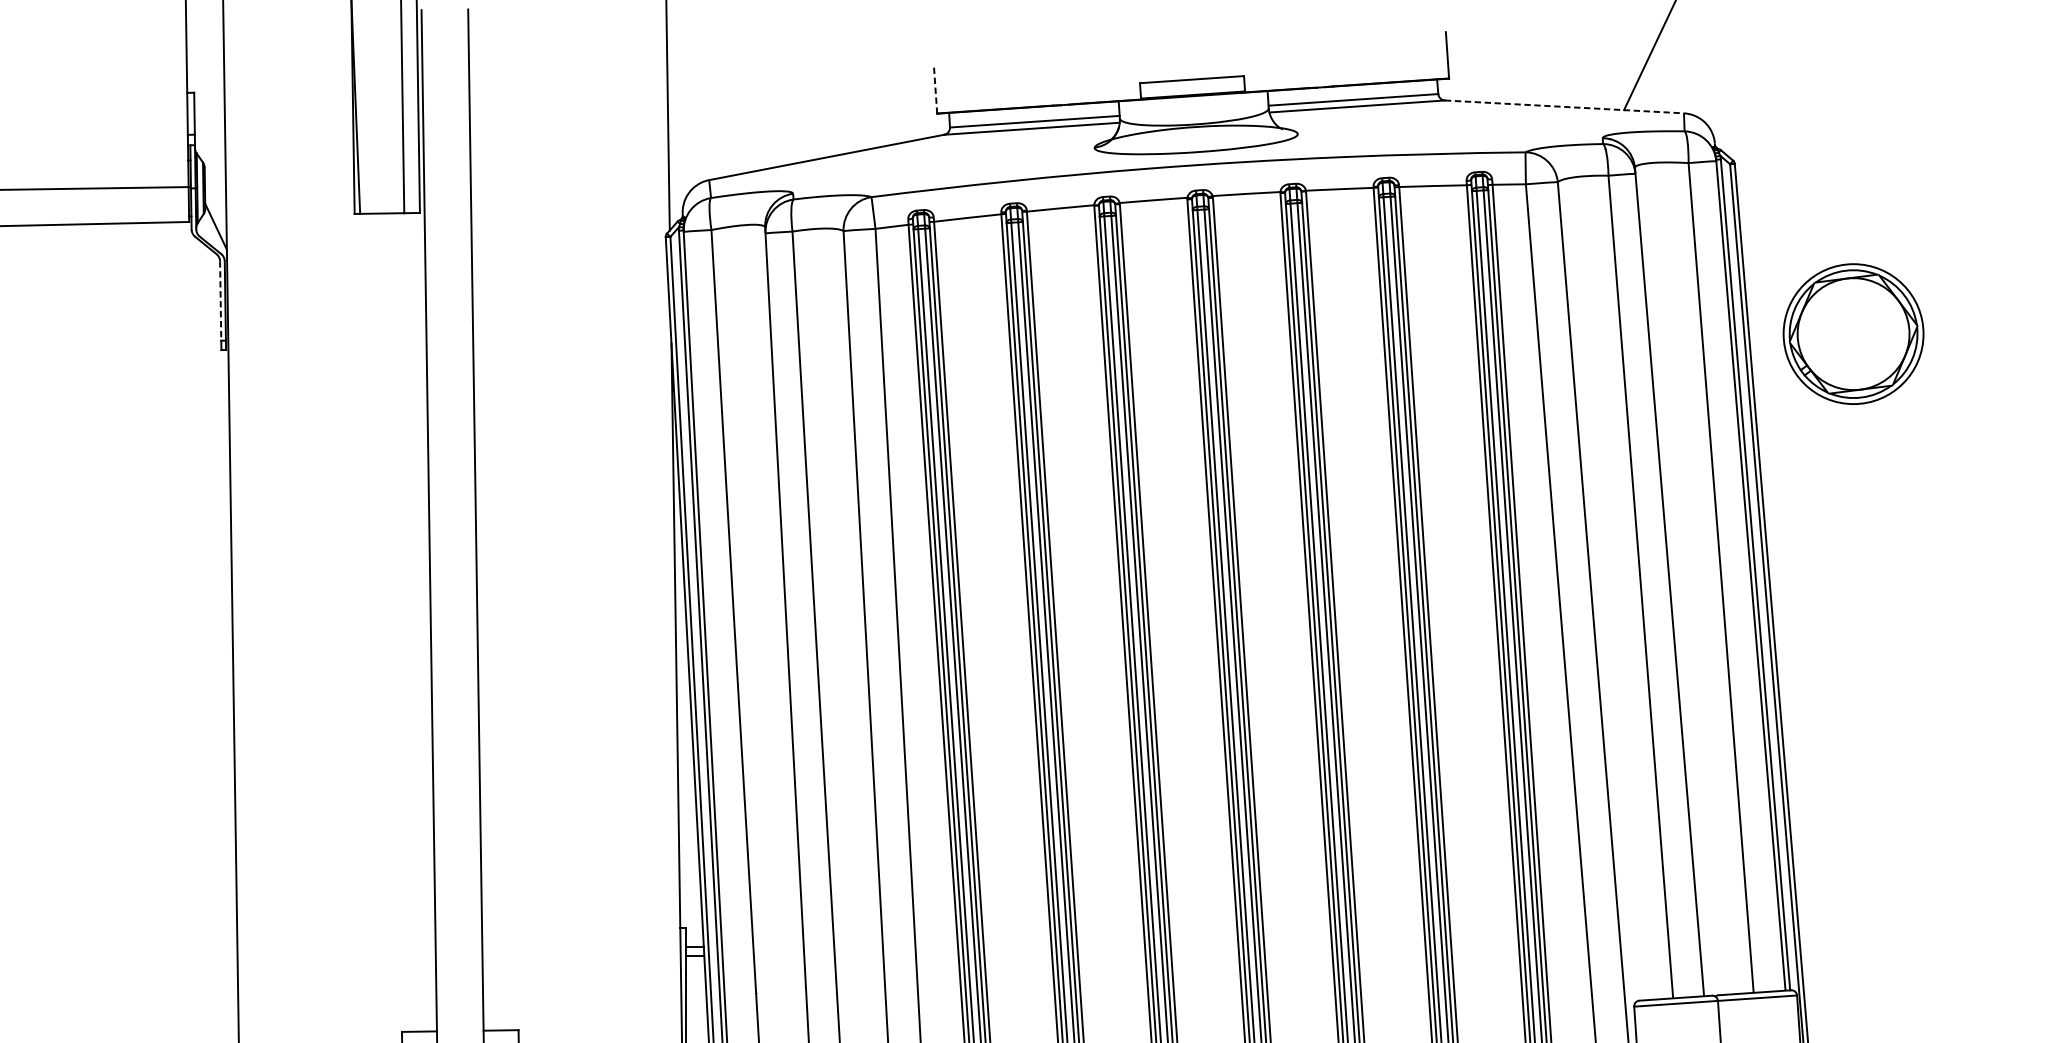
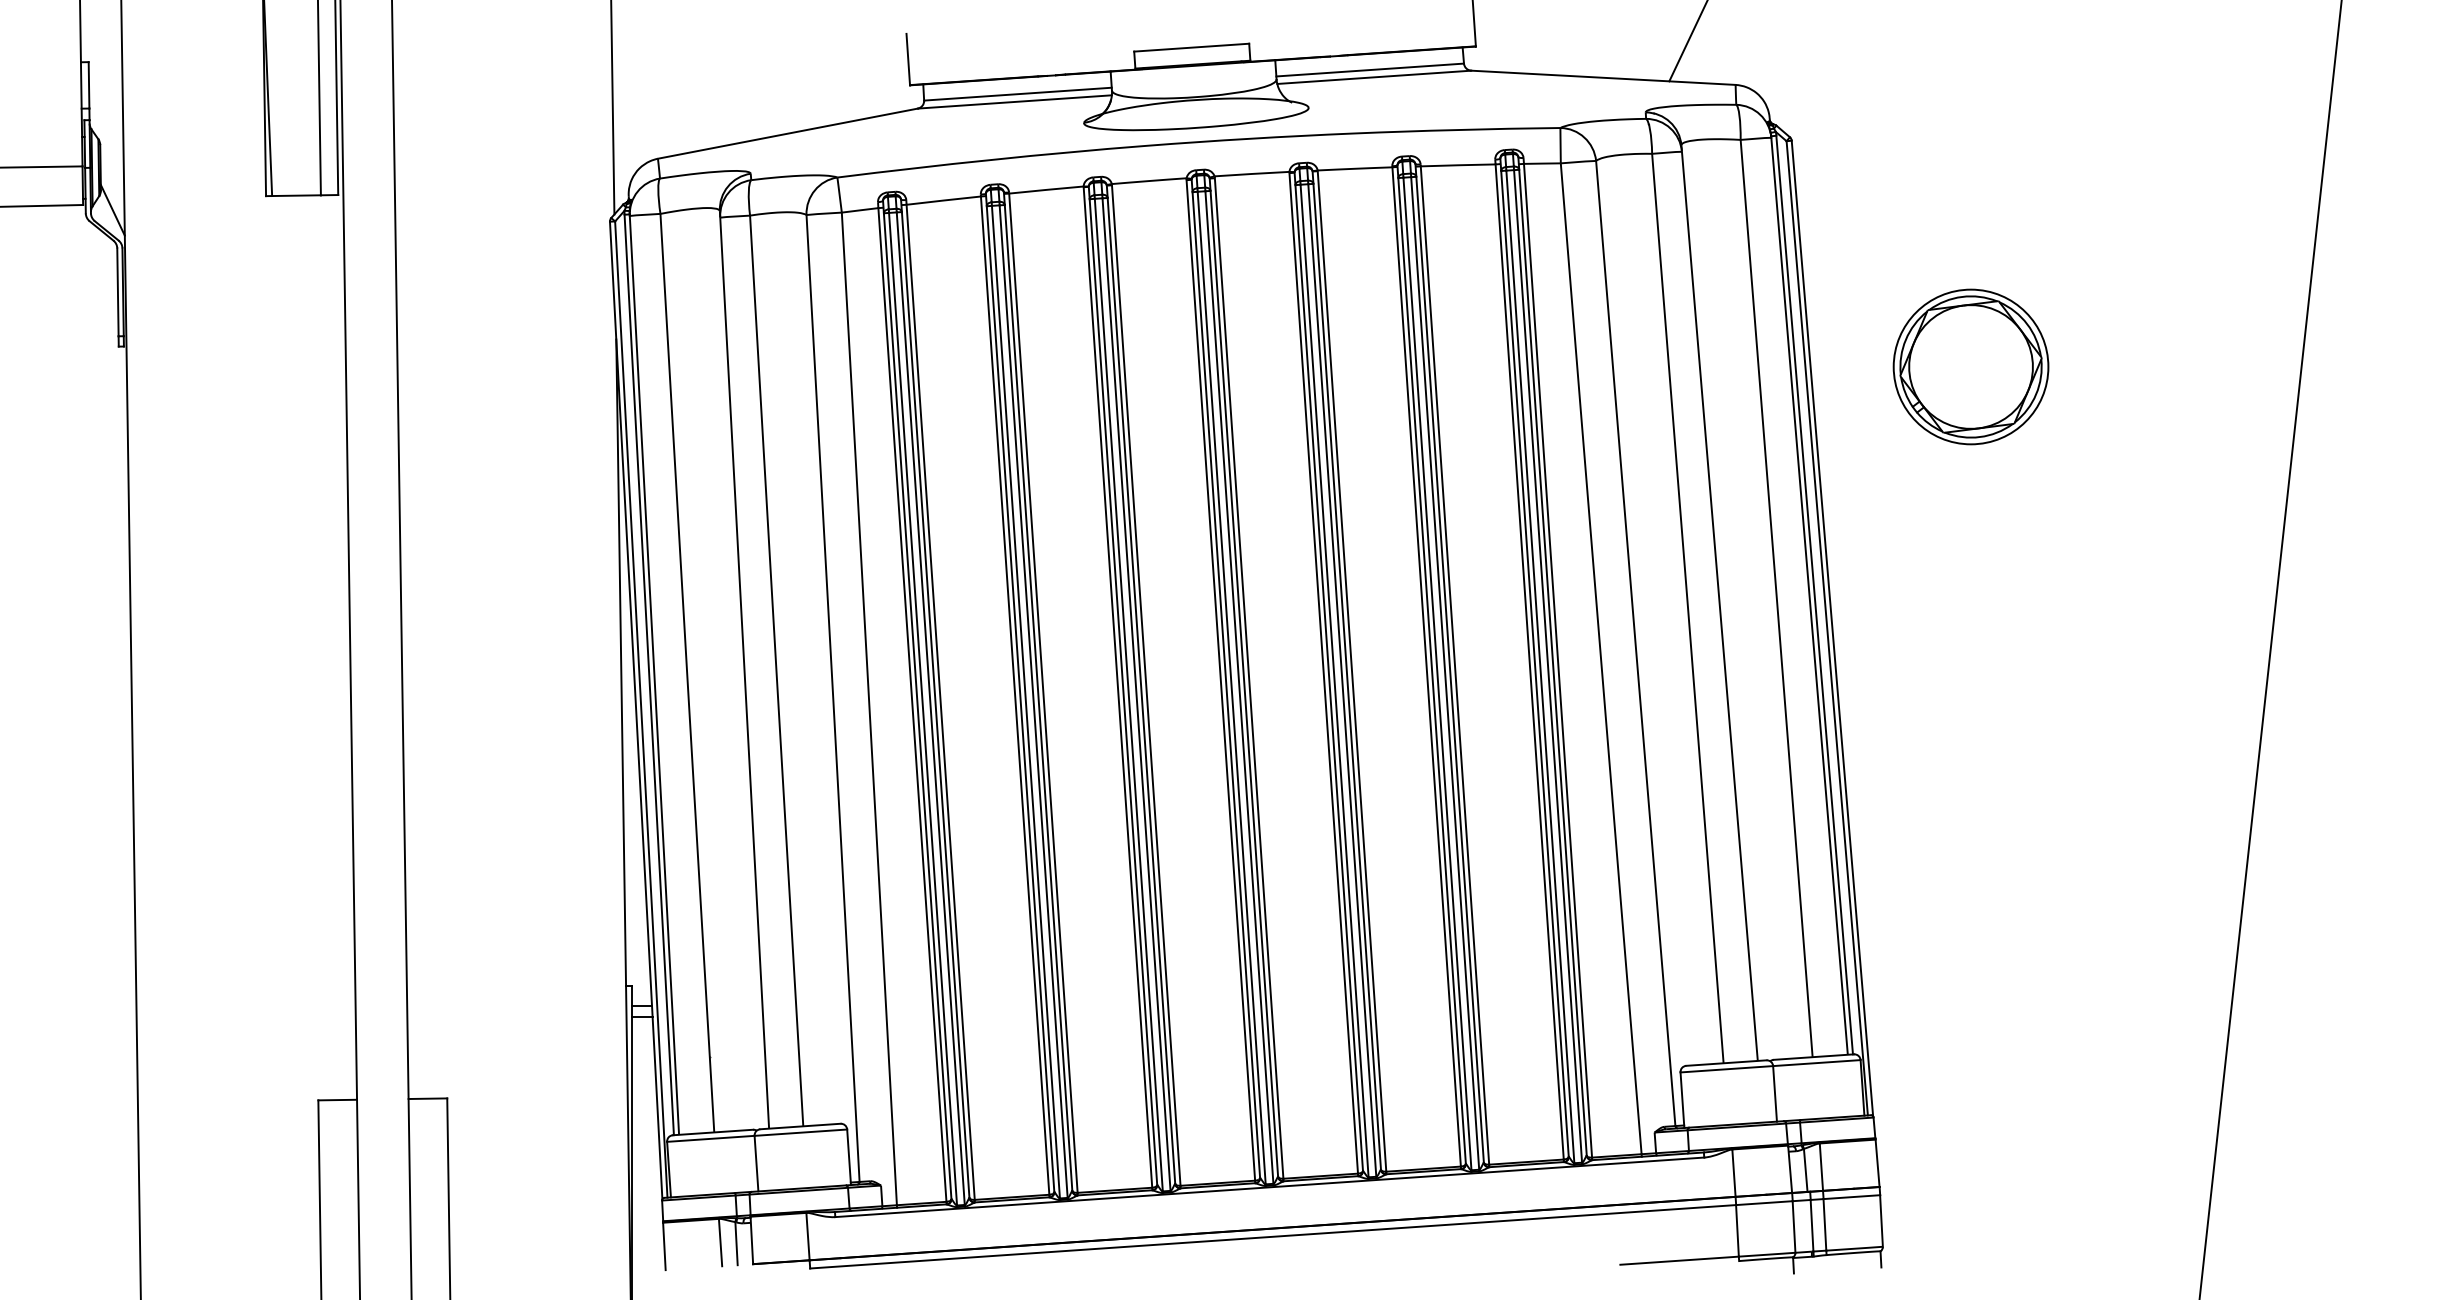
line: (935, 90) -> (908, 59), dashed -> solid
line: (1564, 106) -> (1603, 77), dashed -> solid
line: (220, 301) -> (117, 292), dashed -> solid
part: (1853, 333) -> (1970, 366), moved

